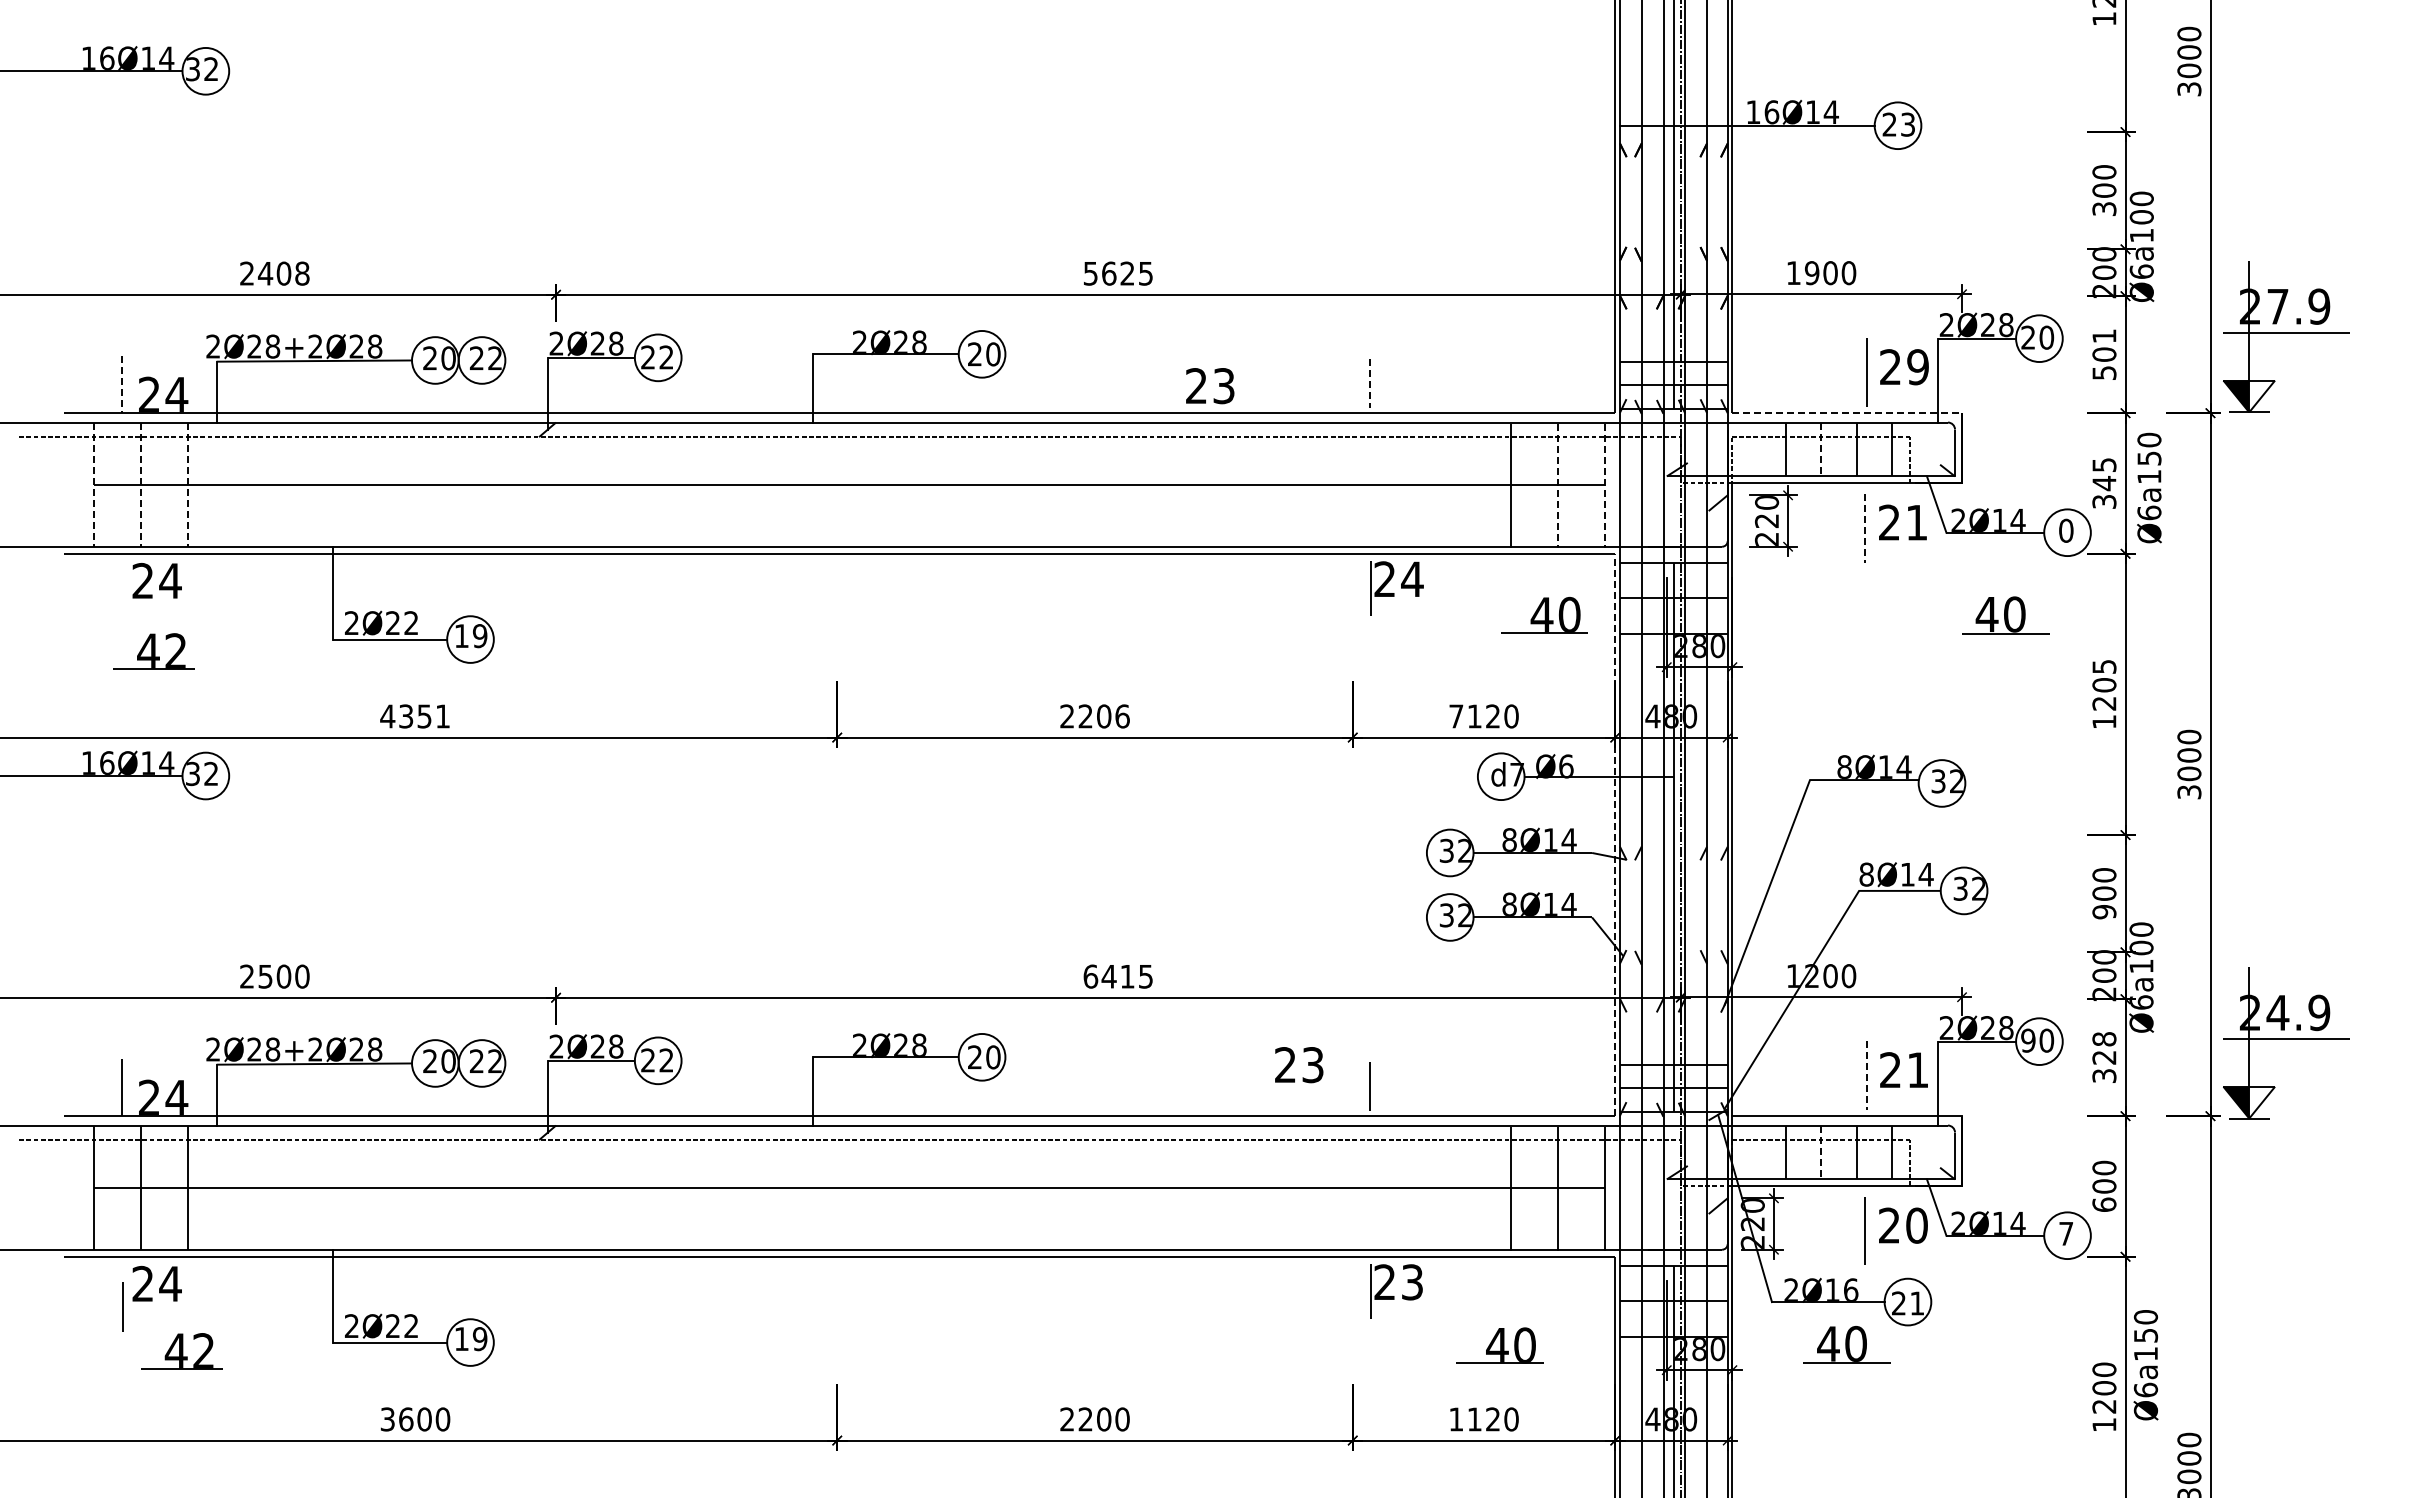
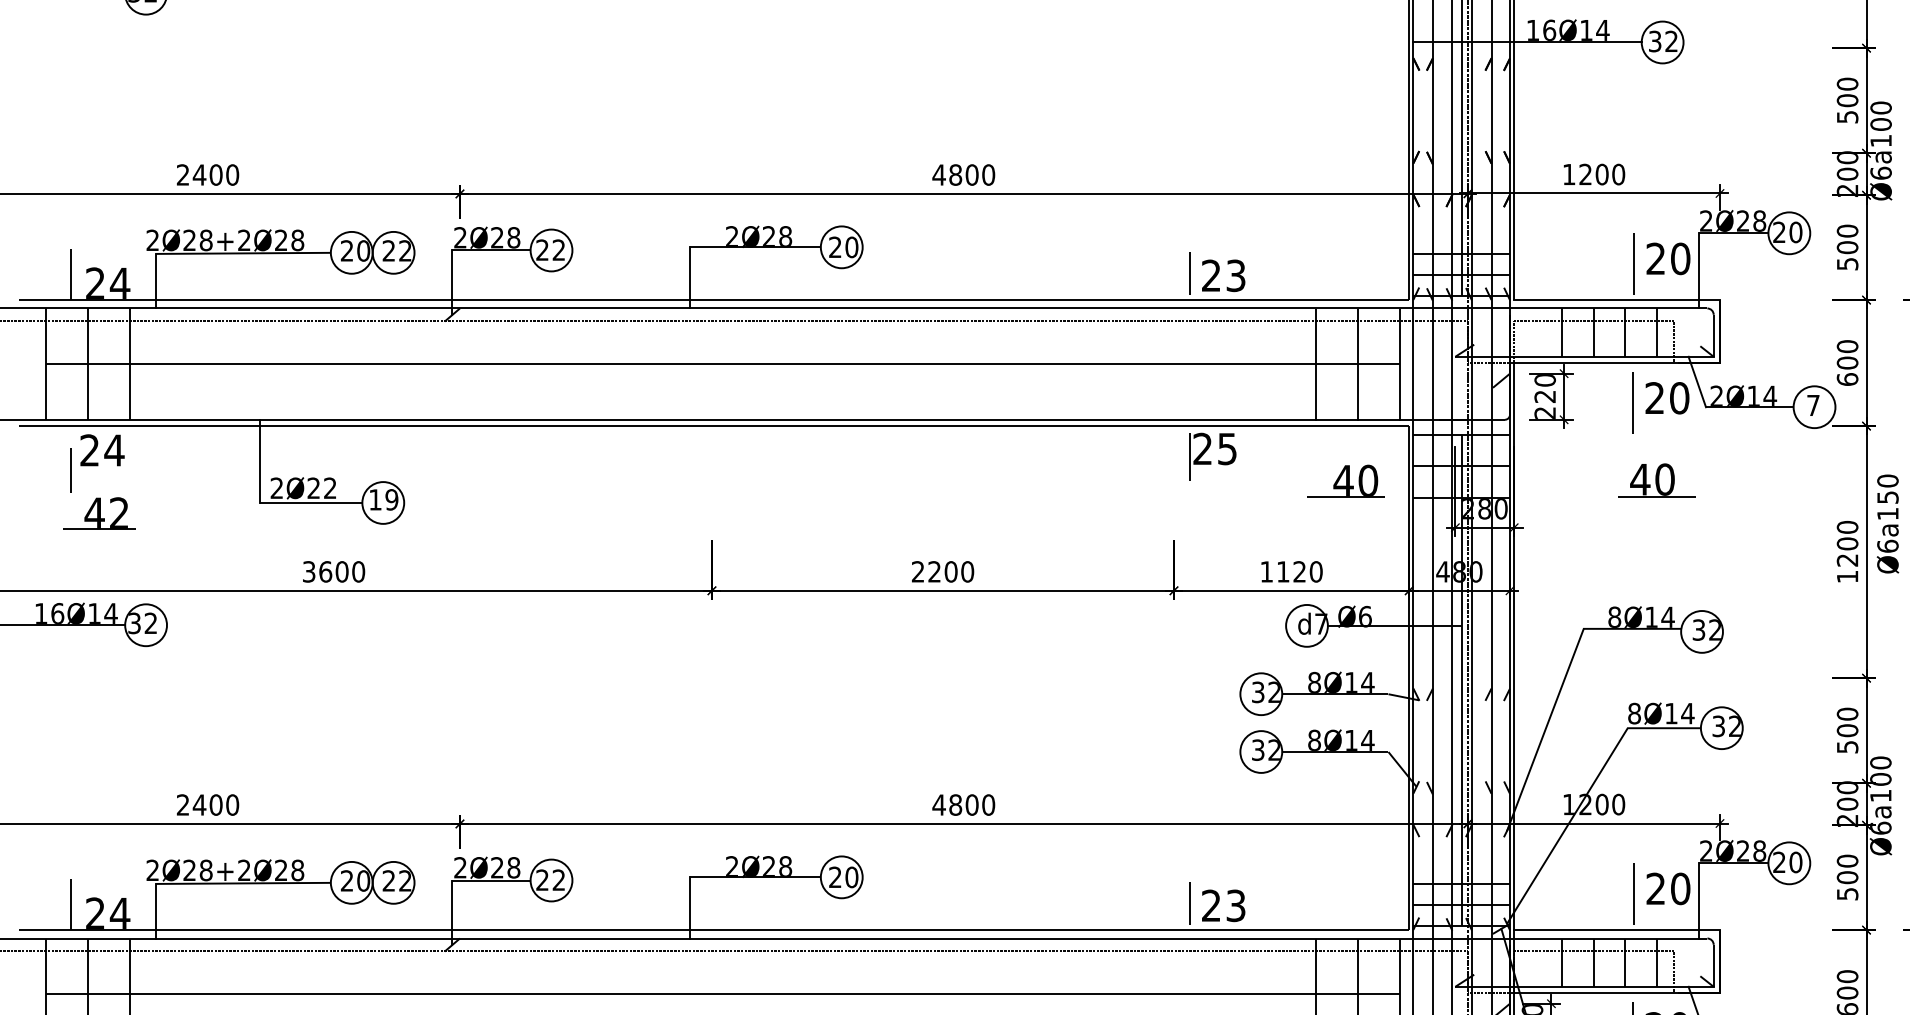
text: (1898, 124) -> (1663, 41), 23 -> 32
text: (2103, 208) -> (1846, 116), 300 -> 500
text: (302, 273) -> (232, 174), 2408 -> 2400
text: (1118, 273) -> (964, 174), 5625 -> 4800
text: (1812, 273) -> (1585, 174), 1900 -> 1200
text: (2104, 336) -> (1847, 231), 501 -> 500
text: (1918, 367) -> (1680, 259), 29 -> 20
line: (1370, 383) -> (1189, 273), dashed -> solid
line: (122, 385) -> (71, 275), dashed -> solid
text: (1210, 386) -> (1223, 276), moved
line: (1847, 413) -> (1617, 300), dashed -> solid
line: (1821, 449) -> (1594, 332), dashed -> solid
text: (2104, 482) -> (1847, 362), 345 -> 600
line: (94, 485) -> (46, 364), dashed -> solid
line: (141, 485) -> (88, 364), dashed -> solid
line: (187, 485) -> (129, 364), dashed -> solid
line: (1557, 486) -> (1357, 365), dashed -> solid
line: (1604, 486) -> (1399, 365), dashed -> solid
text: (2149, 487) -> (1887, 523), moved
text: (1916, 522) -> (1679, 398), 21 -> 20
line: (1865, 528) -> (1633, 403), dashed -> solid
text: (2066, 530) -> (1813, 405), 0 -> 7
text: (1412, 579) -> (1227, 449), 24 -> 25
line: (122, 603) -> (71, 470), added
part: (2005, 615) -> (1656, 480), moved
text: (2104, 666) -> (1847, 527), 1205 -> 1200
text: (415, 716) -> (333, 571), 4351 -> 3600
text: (1122, 716) -> (967, 571), 2206 -> 2200
text: (1456, 716) -> (1266, 571), 7120 -> 1120
line: (1615, 834) -> (1409, 677), dashed -> solid
text: (2104, 912) -> (1847, 747), 900 -> 500
text: (265, 976) -> (199, 804), 2500 -> 2400
text: (1118, 976) -> (964, 804), 6415 -> 4800
text: (2028, 1040) -> (1779, 862), 90 -> 20
text: (2104, 1057) -> (1847, 877), 328 -> 500
text: (1299, 1065) -> (1223, 906), moved
text: (1918, 1070) -> (1680, 889), 21 -> 20
line: (1866, 1076) -> (1634, 894), dashed -> solid
line: (1821, 1152) -> (1594, 962), dashed -> solid

